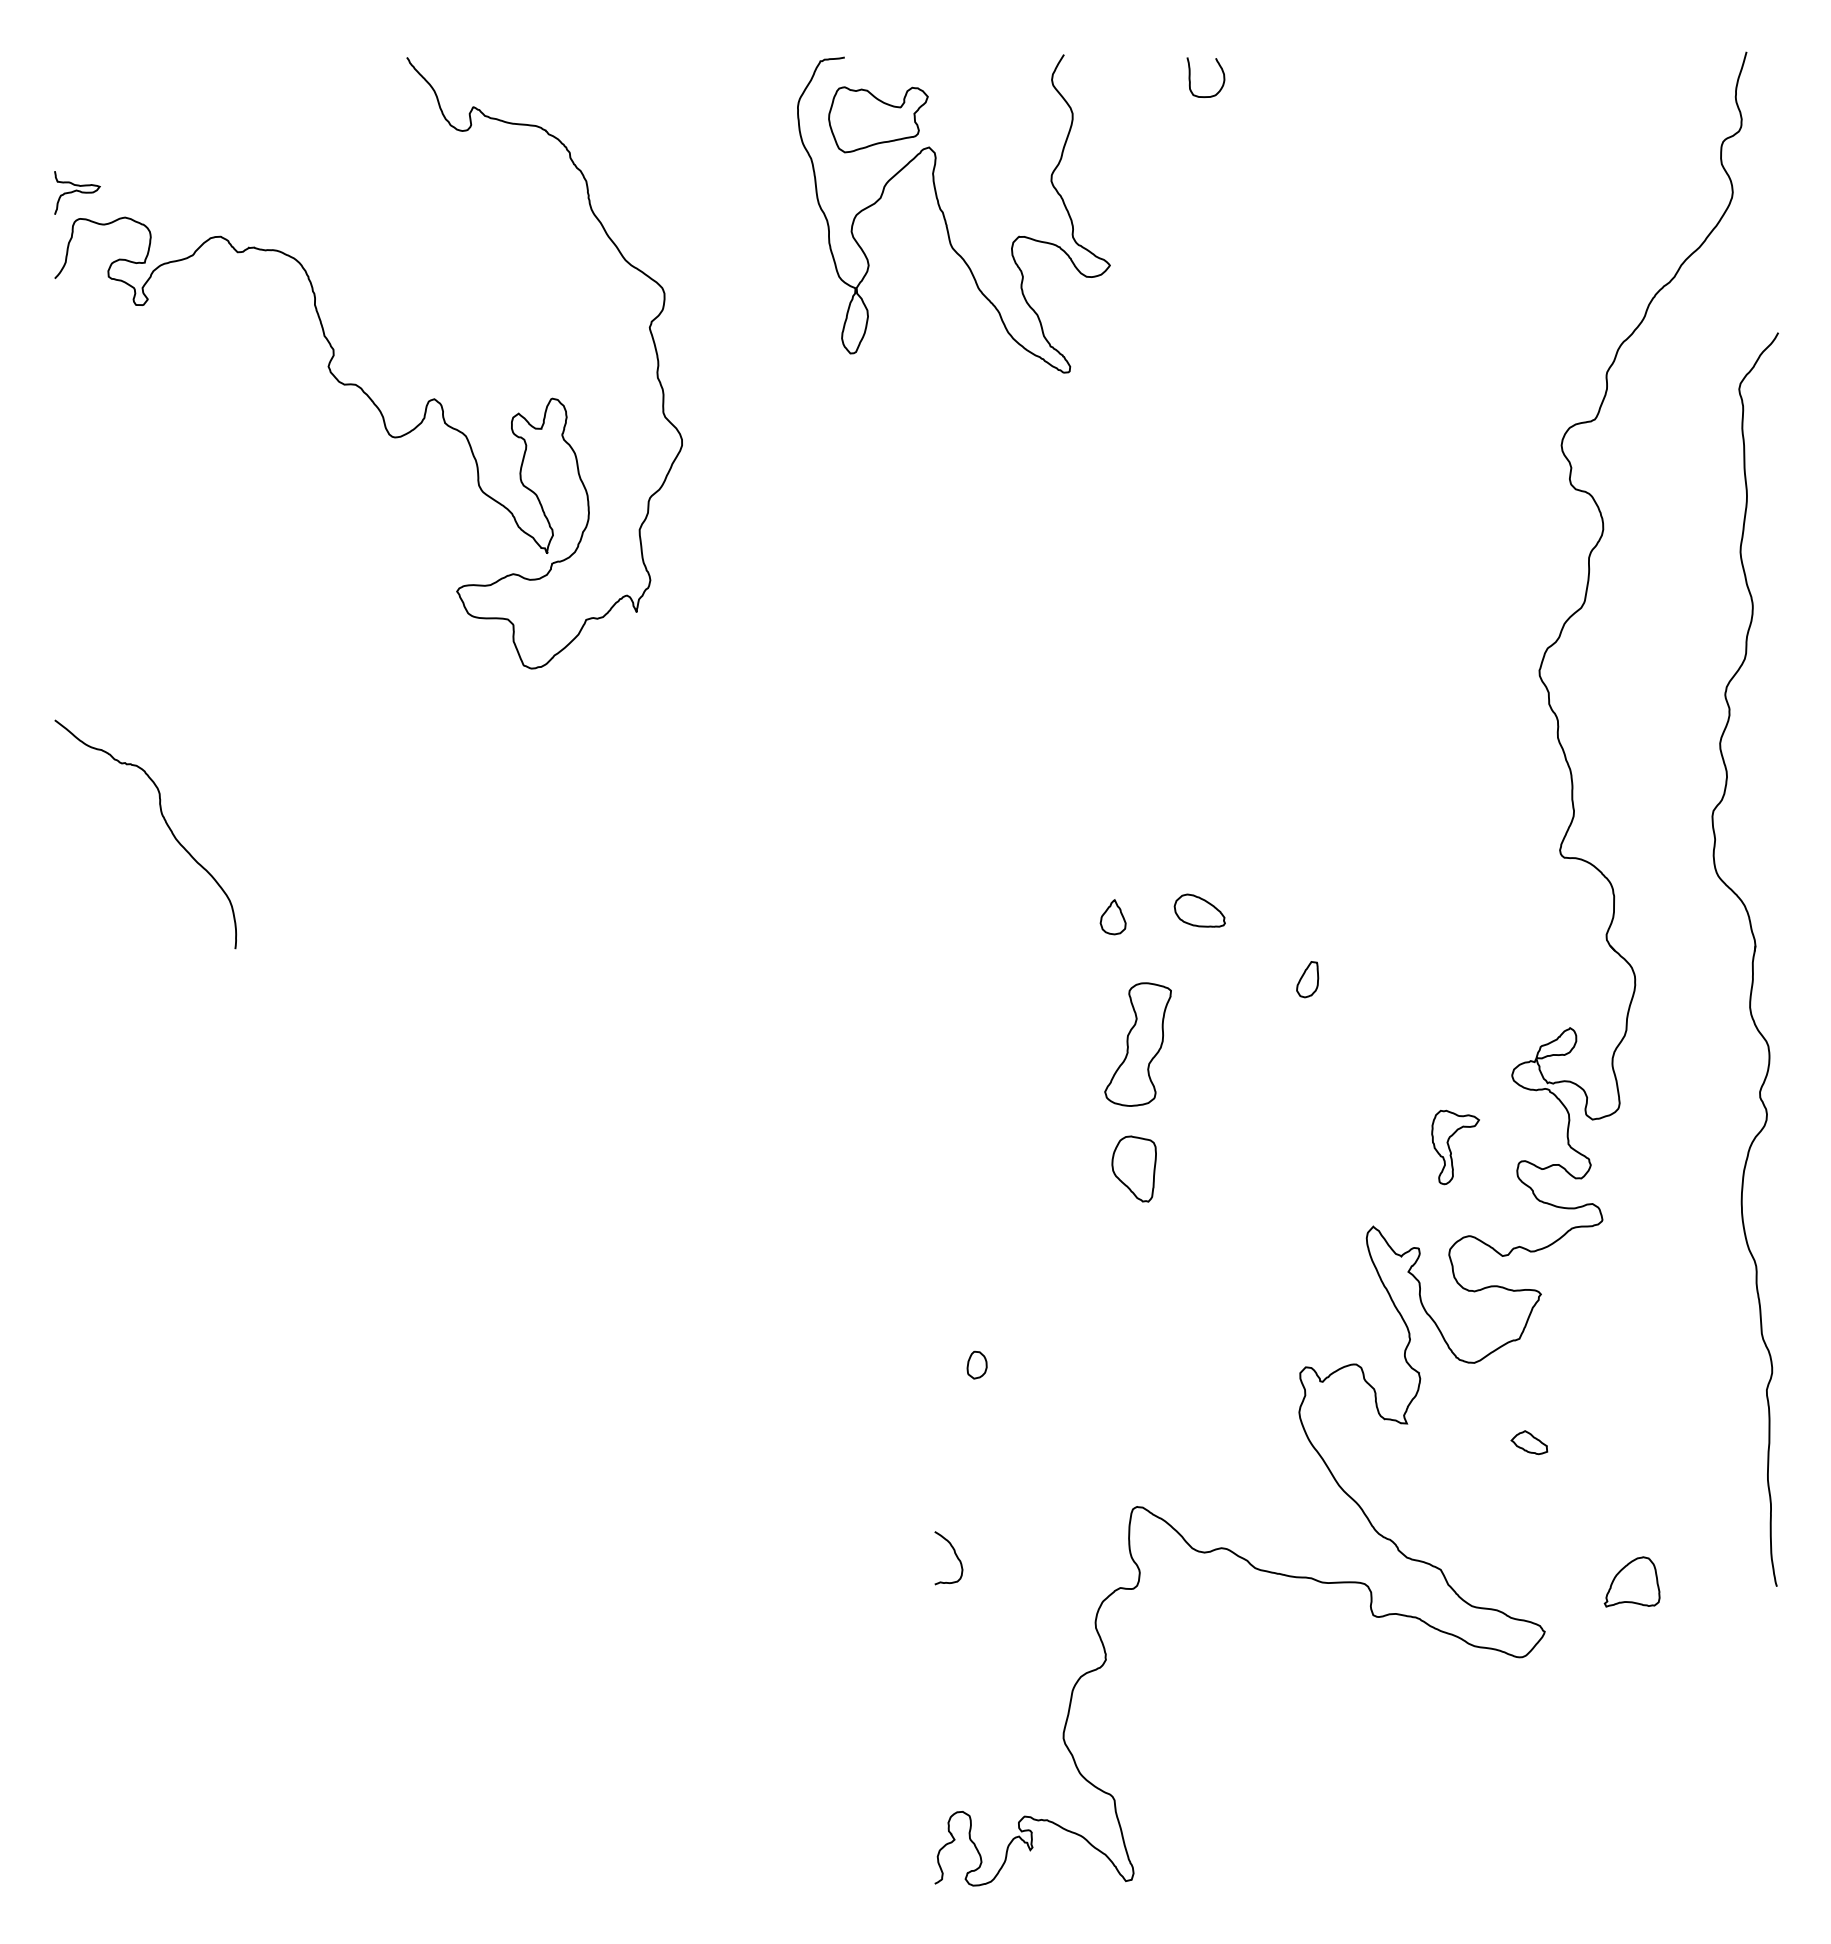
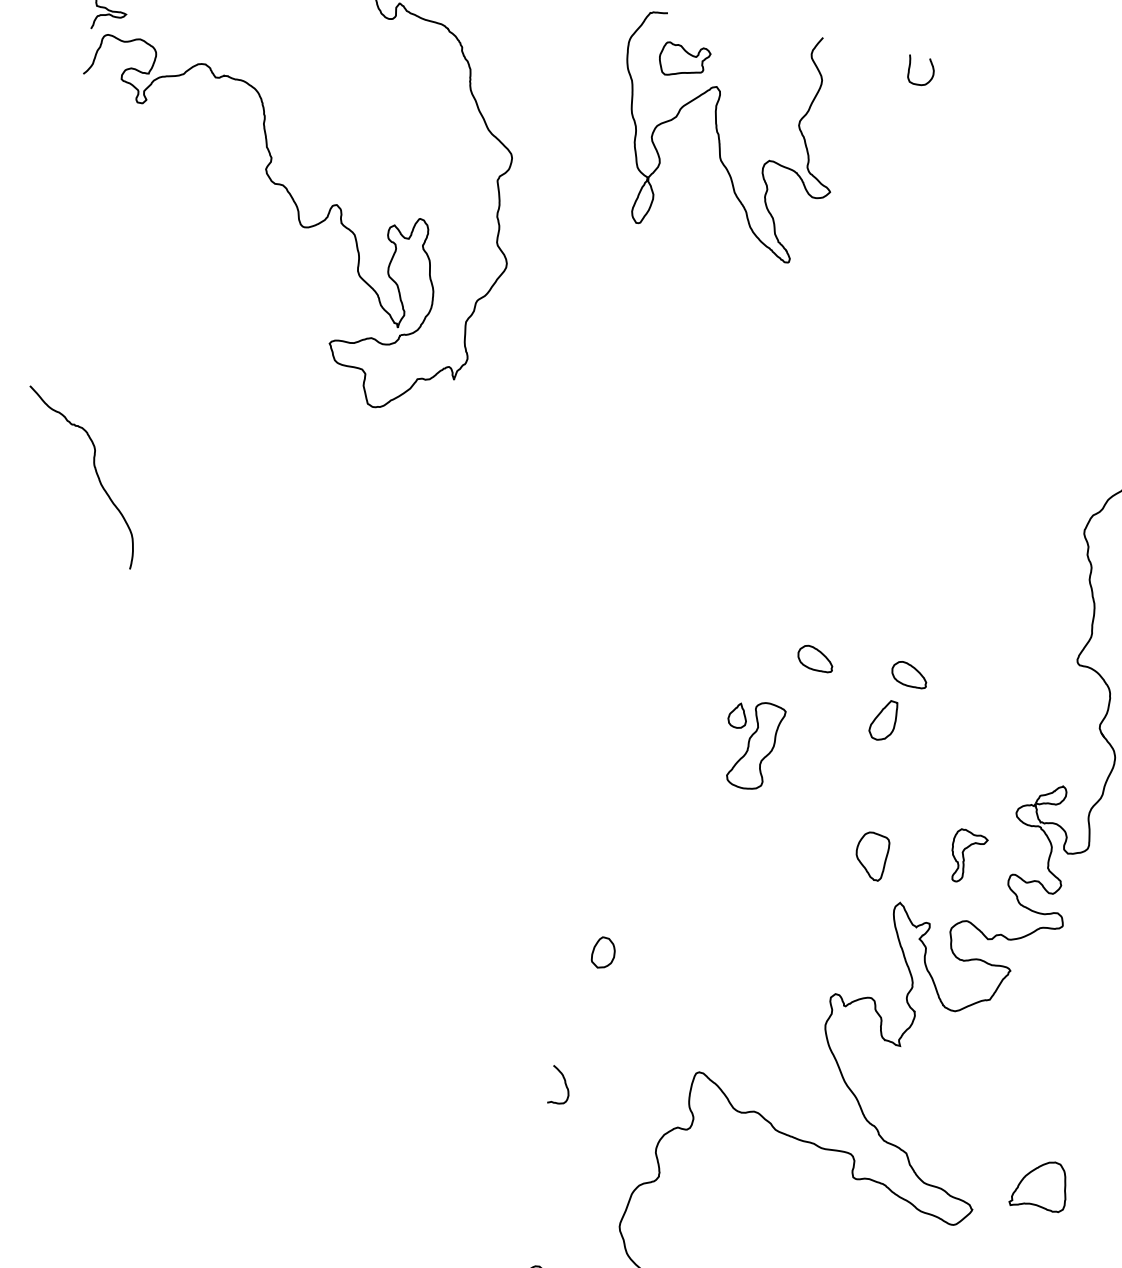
part: (878, 119) -> (684, 61), size x0.7
part: (1332, 910) -> (909, 674), added
part: (1112, 917) -> (737, 715), moved
part: (1307, 979) -> (883, 720), size x1.6
part: (1133, 1168) -> (871, 855), moved
part: (976, 1364) -> (603, 952), size x1.6
part: (1529, 1442) -> (984, 1074), removed
part: (1631, 1581) -> (1039, 1184), size x1.4

